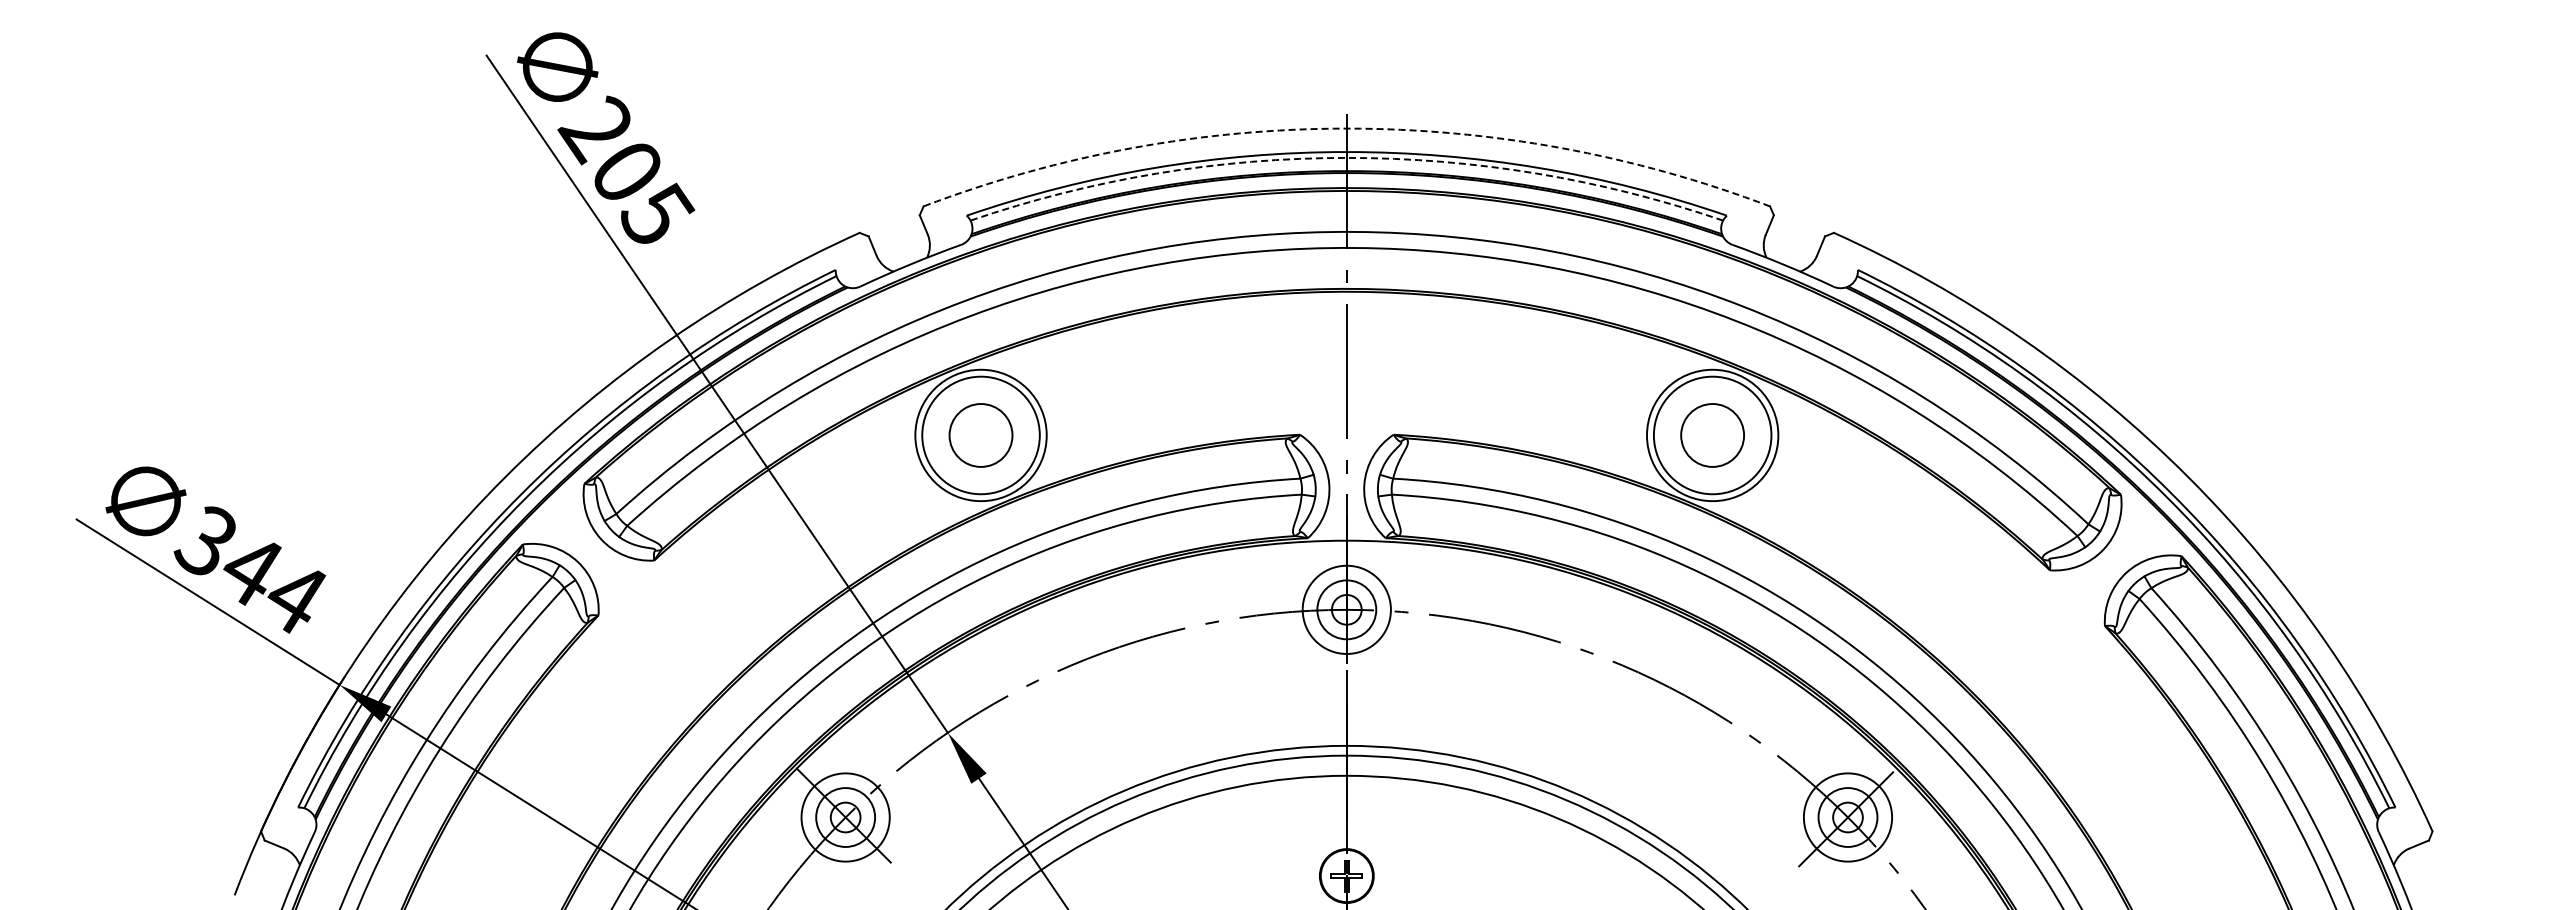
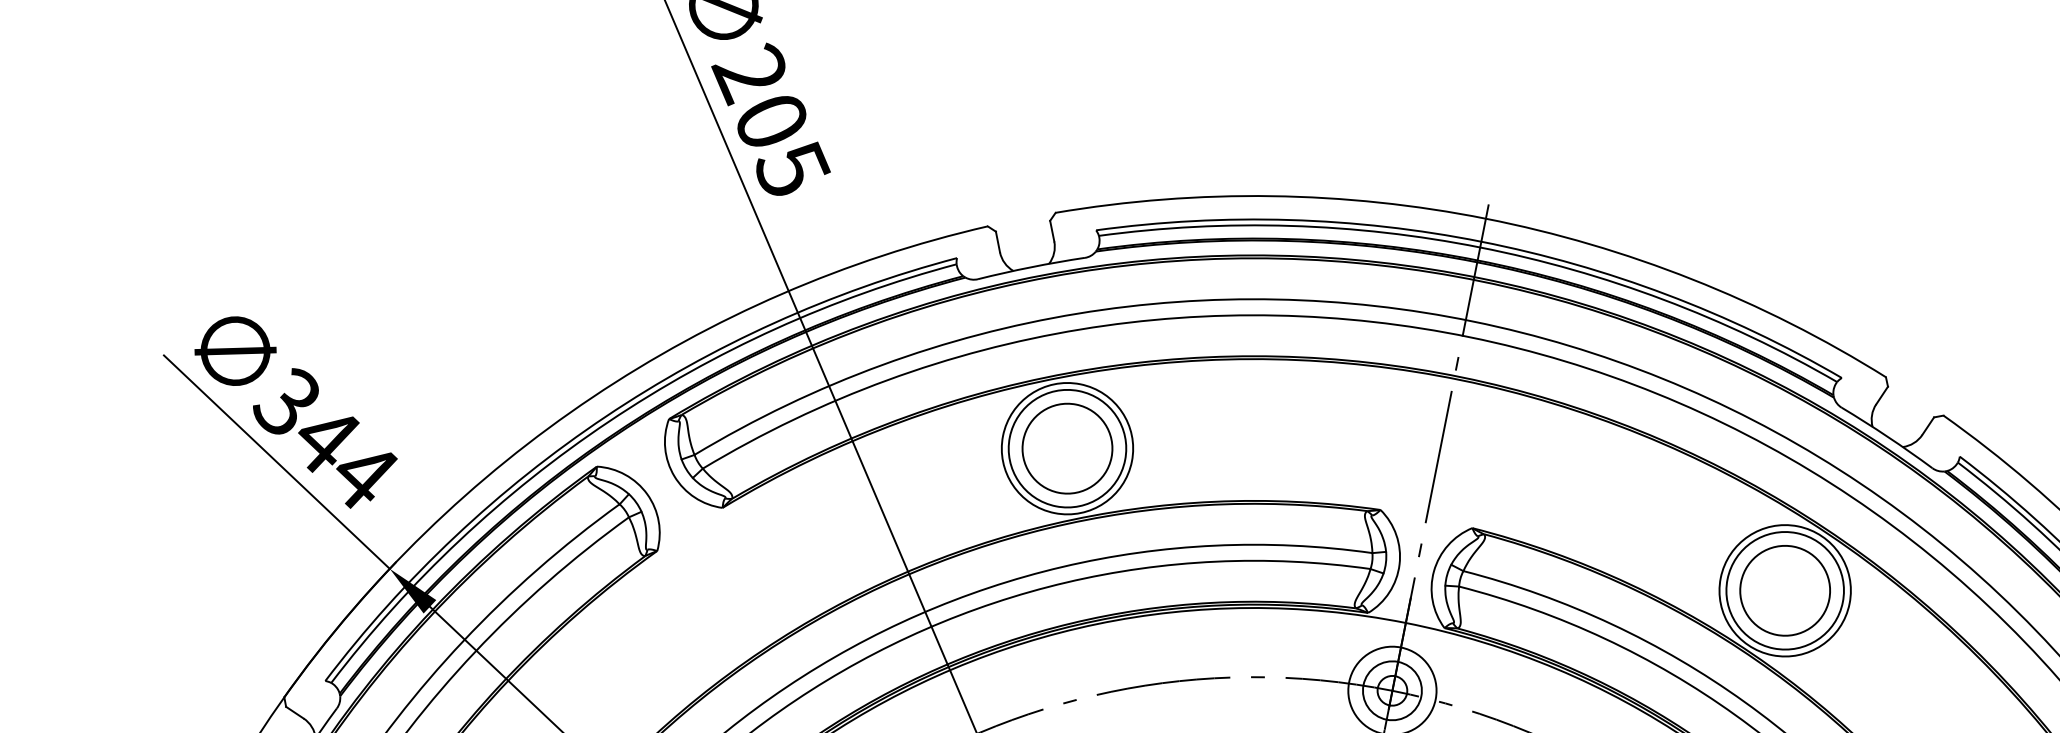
arc: (1346, 128) -> (1485, 218), dashed -> solid
arc: (1346, 157) -> (1479, 246), dashed -> solid
circle: (980, 435) -> (1066, 448), size x1.43
circle: (1712, 435) -> (1785, 590), size x1.43

